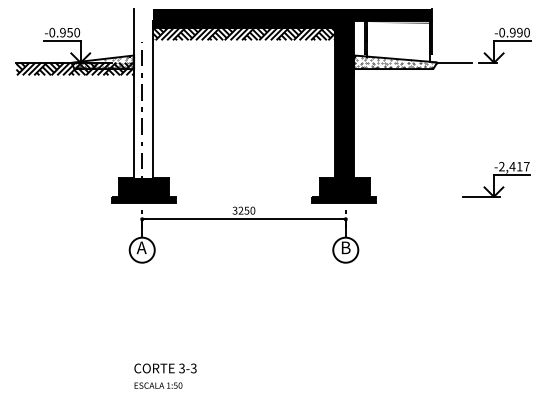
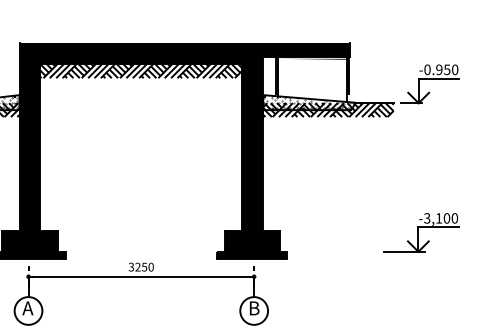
text: (519, 32) -> (446, 69), -0.990 -> -0.950
hatch: (412, 68) -> (328, 109), added
fill: (143, 93) -> (29, 137), added
text: (514, 166) -> (441, 218), -2,417 -> -3,100

